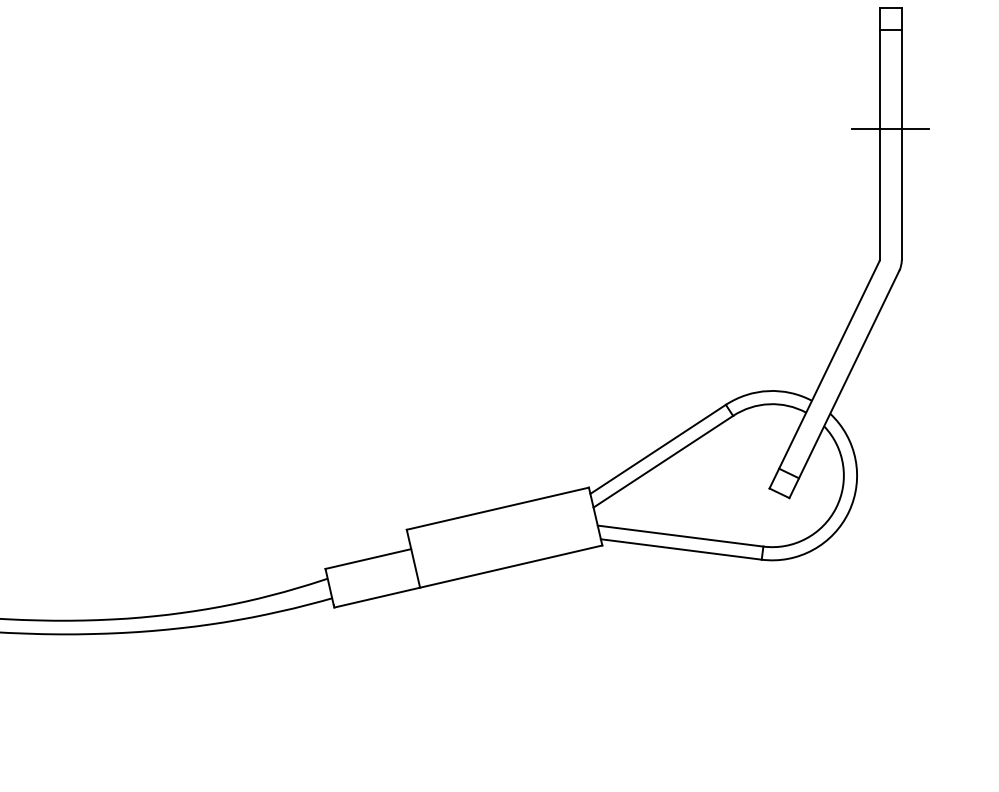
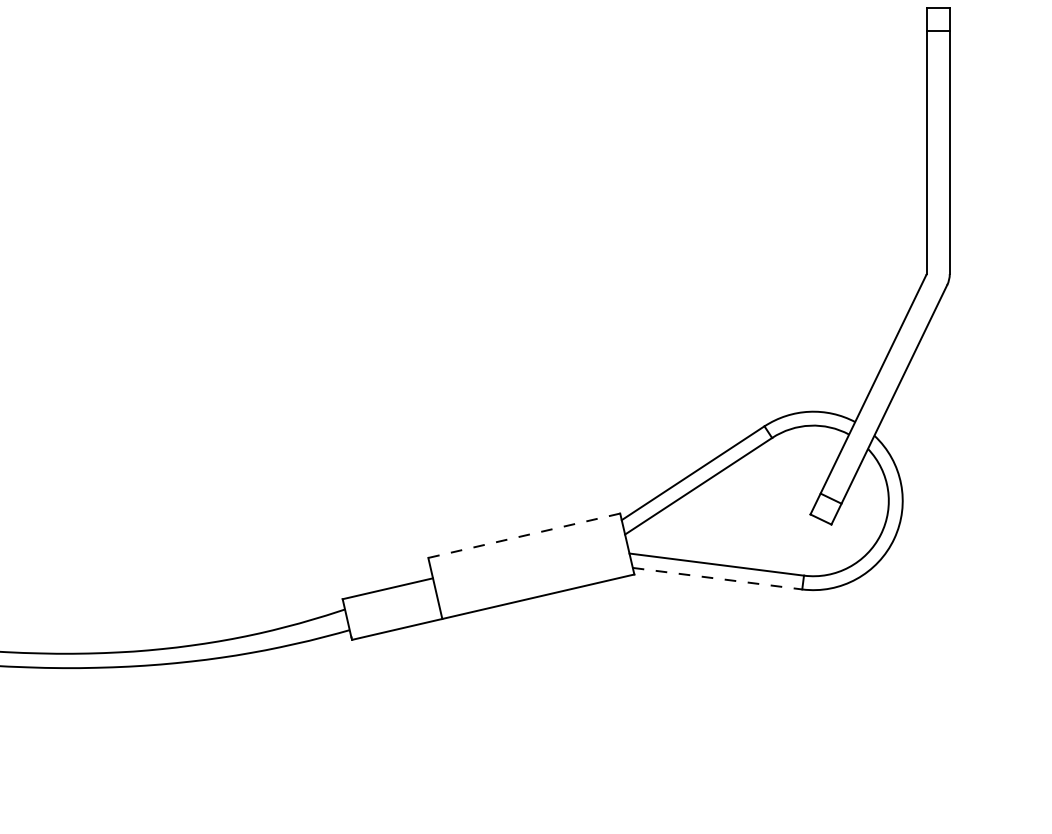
line: (890, 128) -> (937, 135), removed
line: (497, 508) -> (523, 535), solid -> dashed
line: (682, 549) -> (718, 578), solid -> dashed

